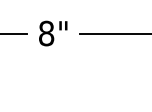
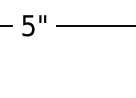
text: (46, 33) -> (28, 25), 8" -> 5"

